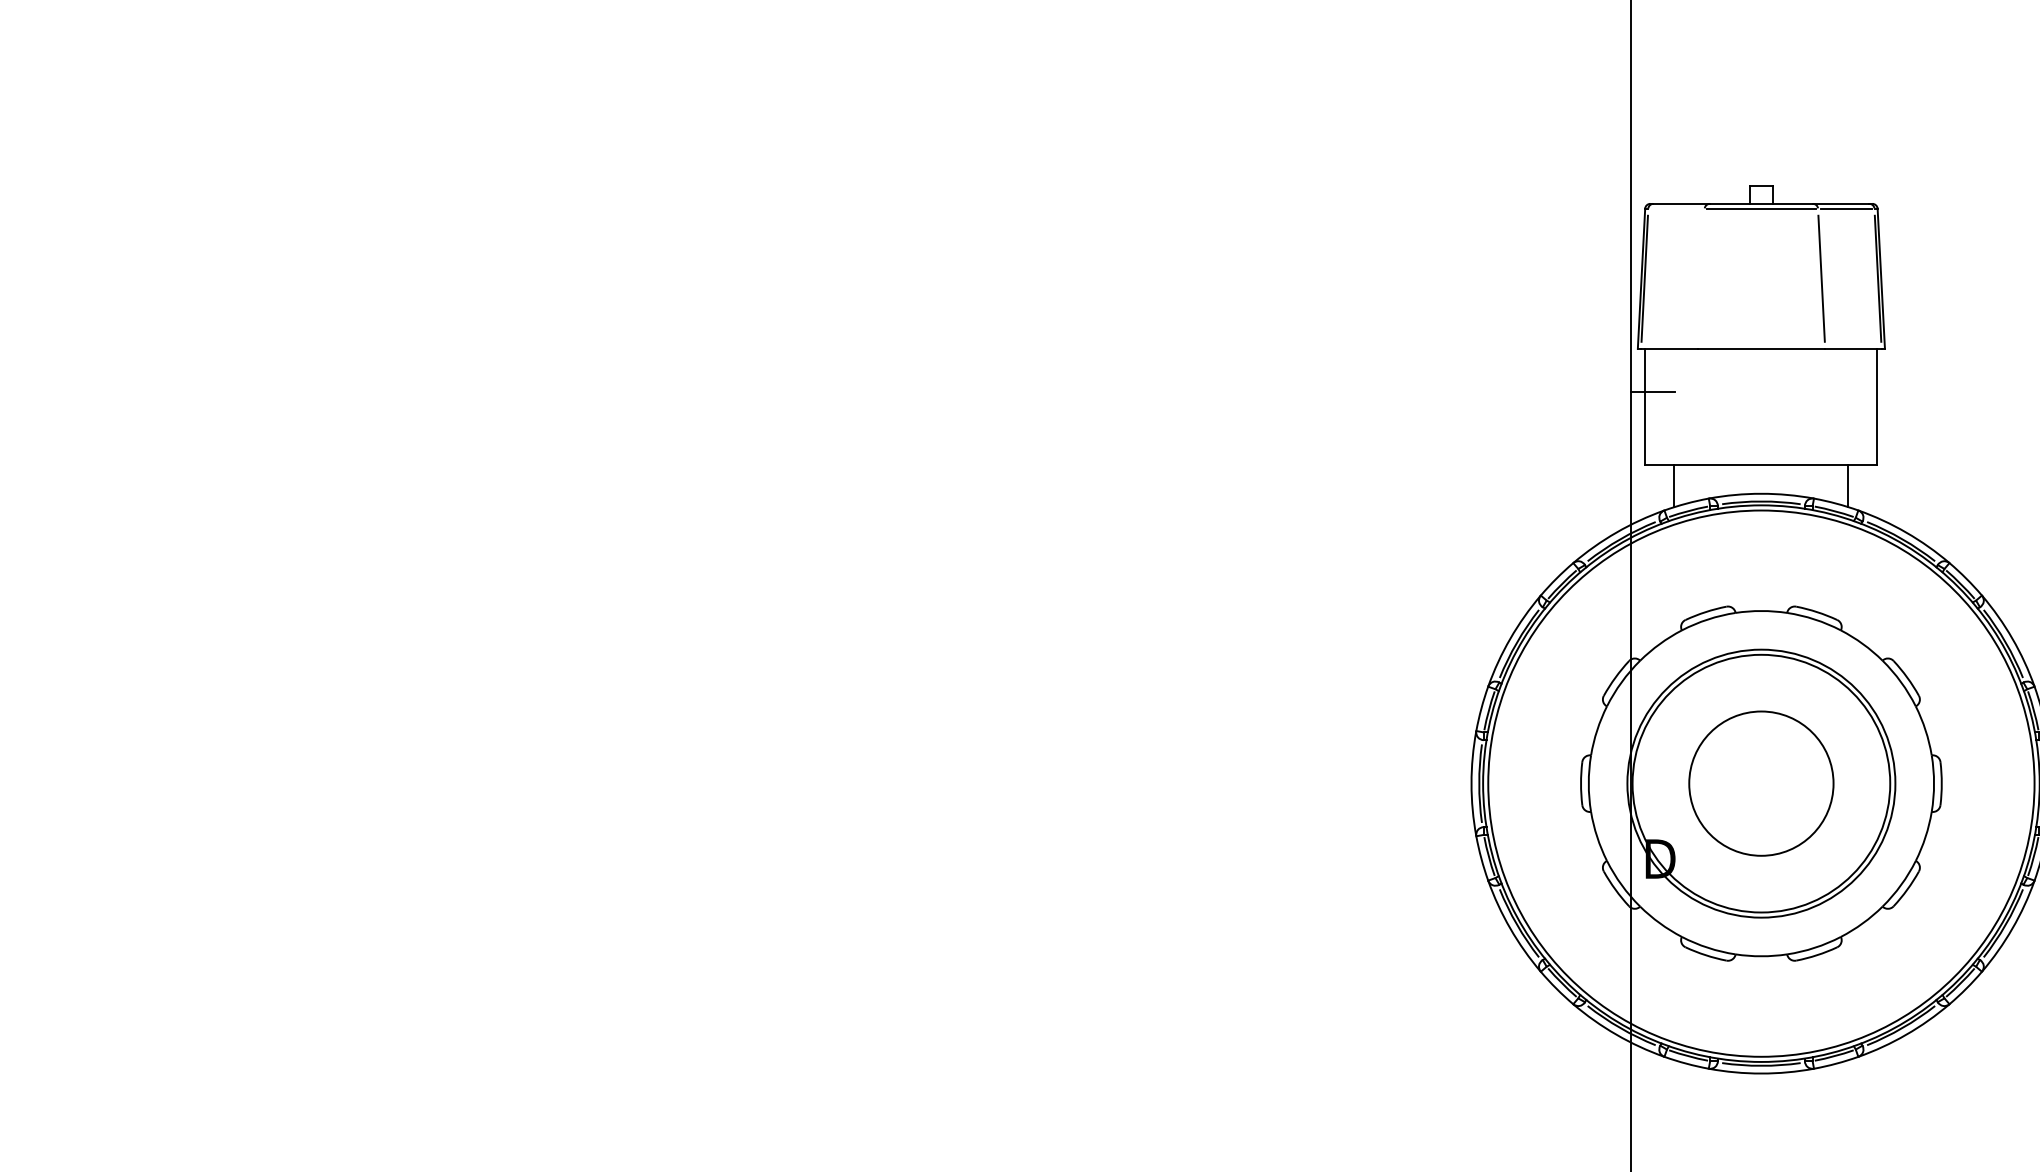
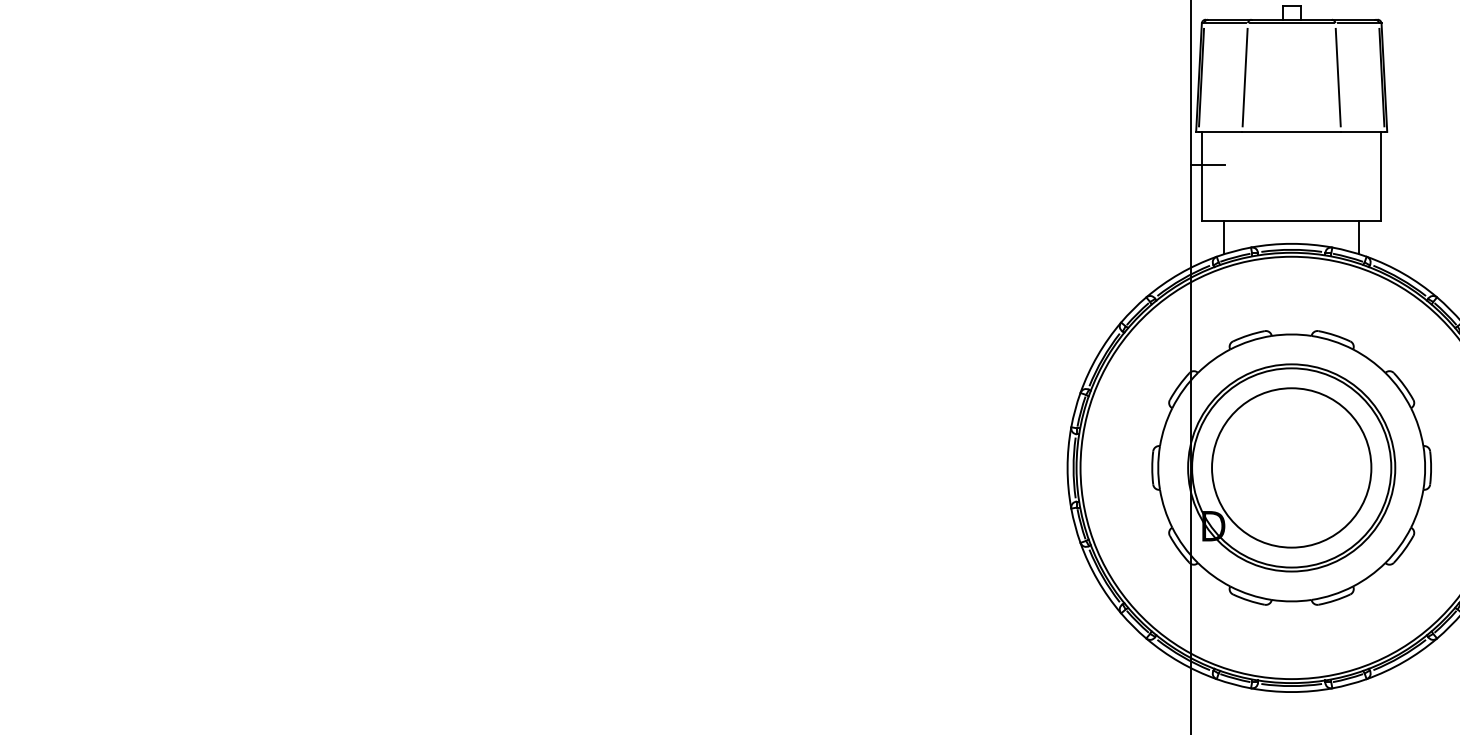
line: (1676, 208) -> (1226, 23), added
line: (1700, 278) -> (1244, 77), added
circle: (1761, 783) -> (1291, 467), size x1.43

